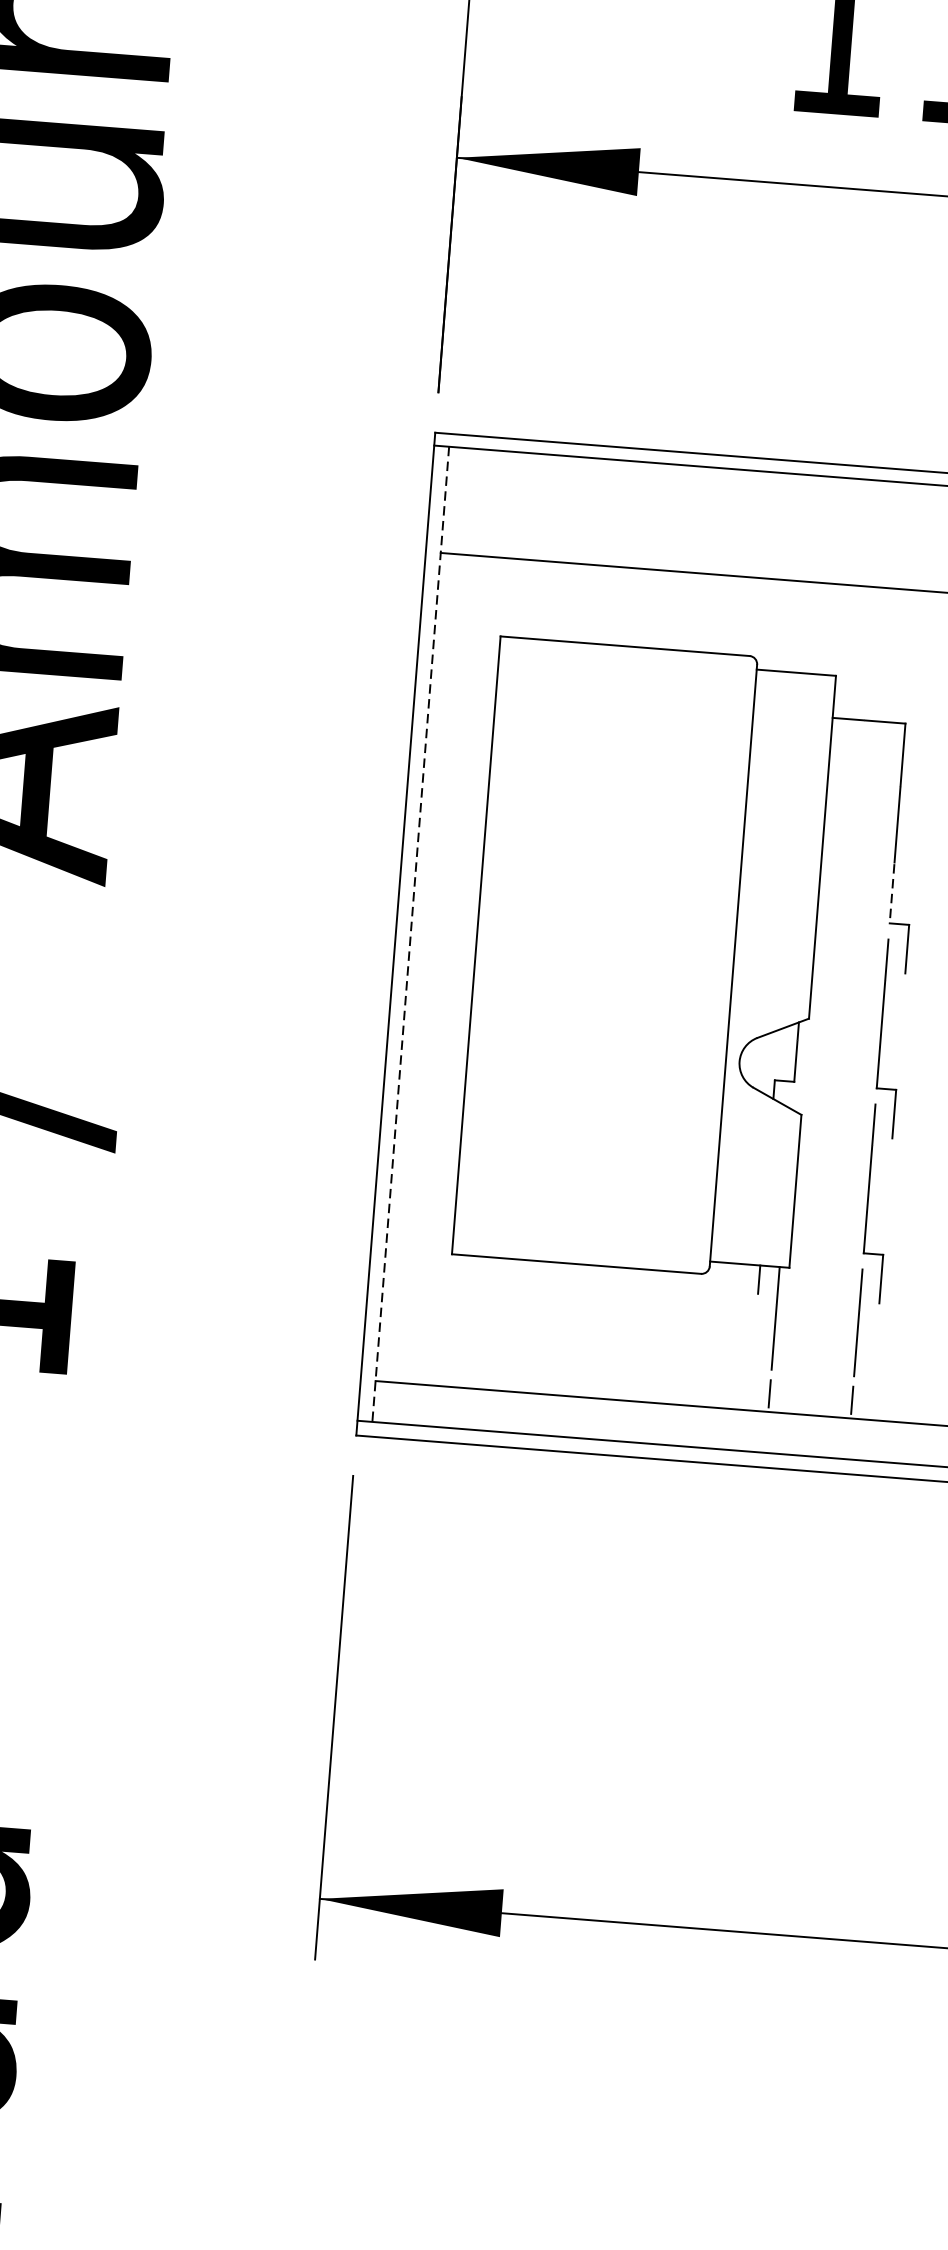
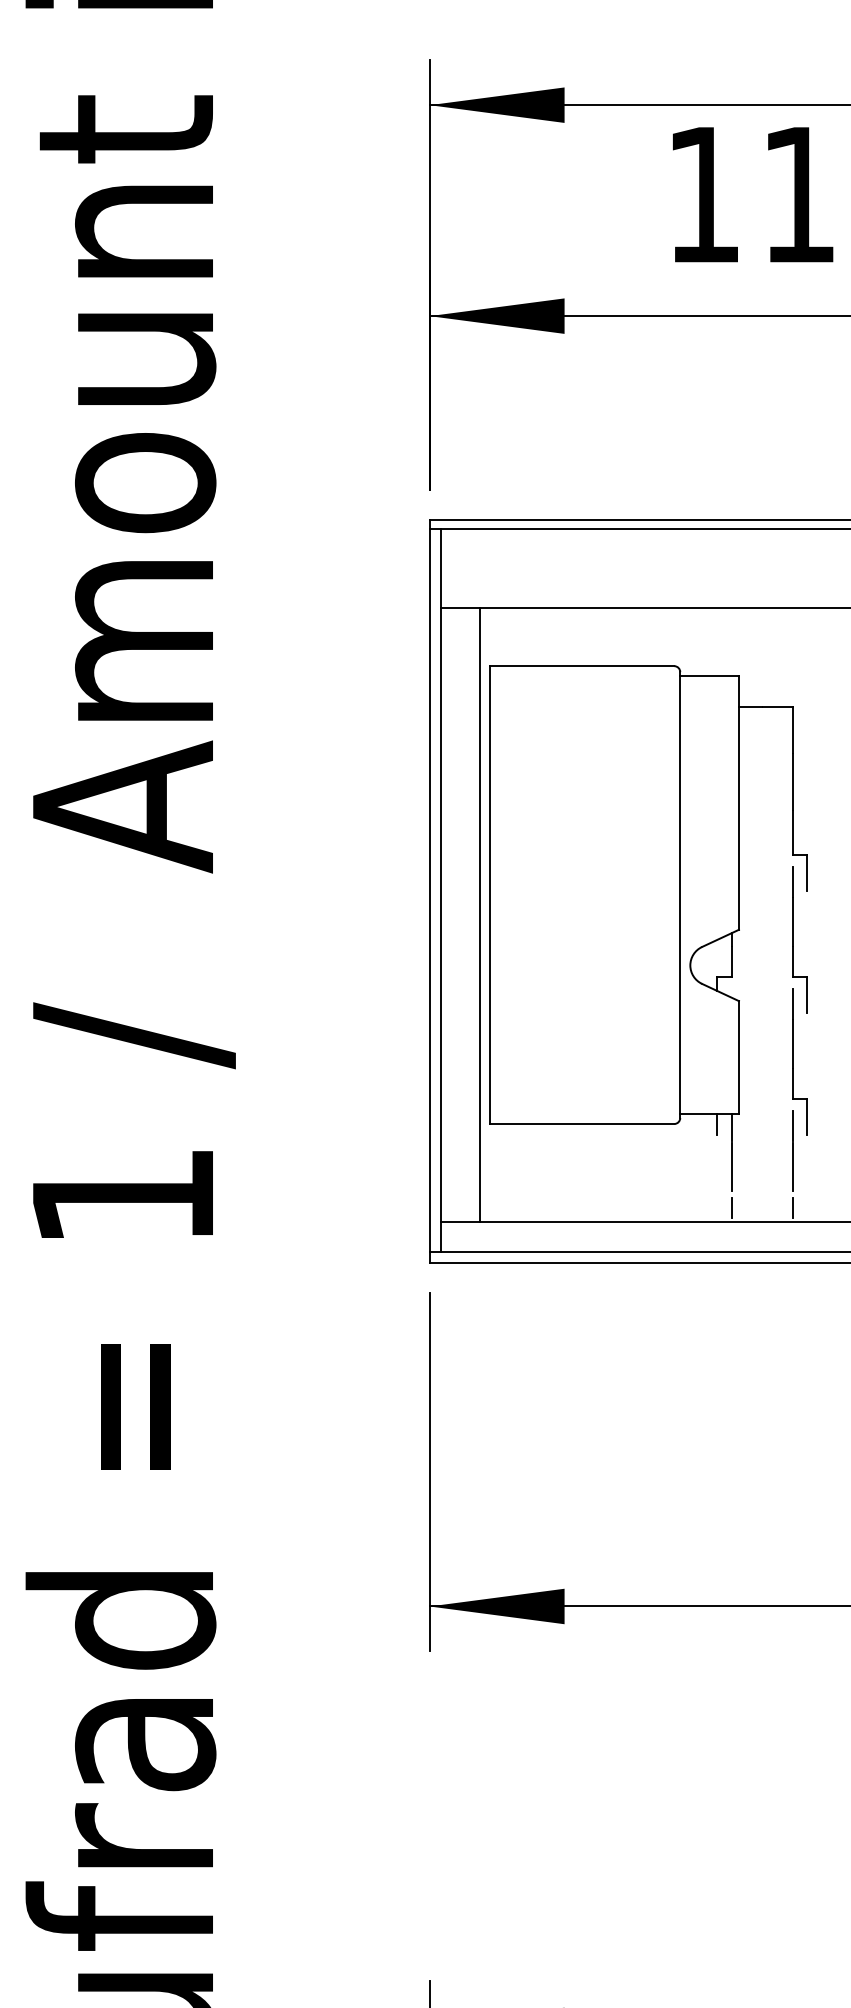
line: (891, 893) -> (792, 832), dashed -> solid
line: (410, 935) -> (440, 891), dashed -> solid
line: (461, 970) -> (480, 914), added

